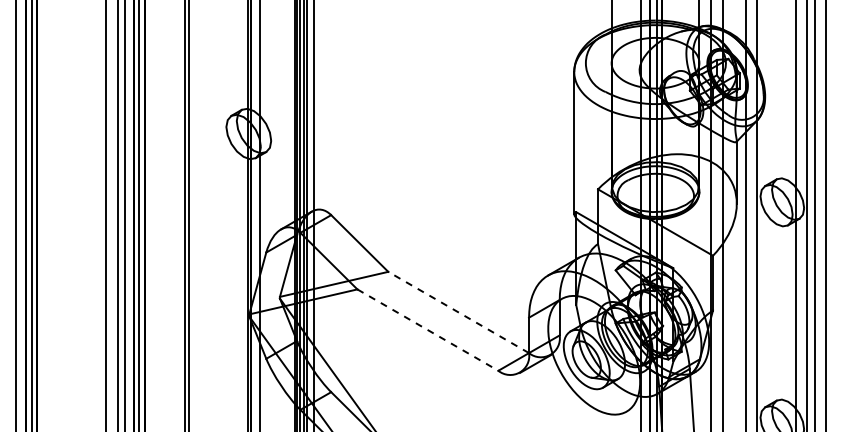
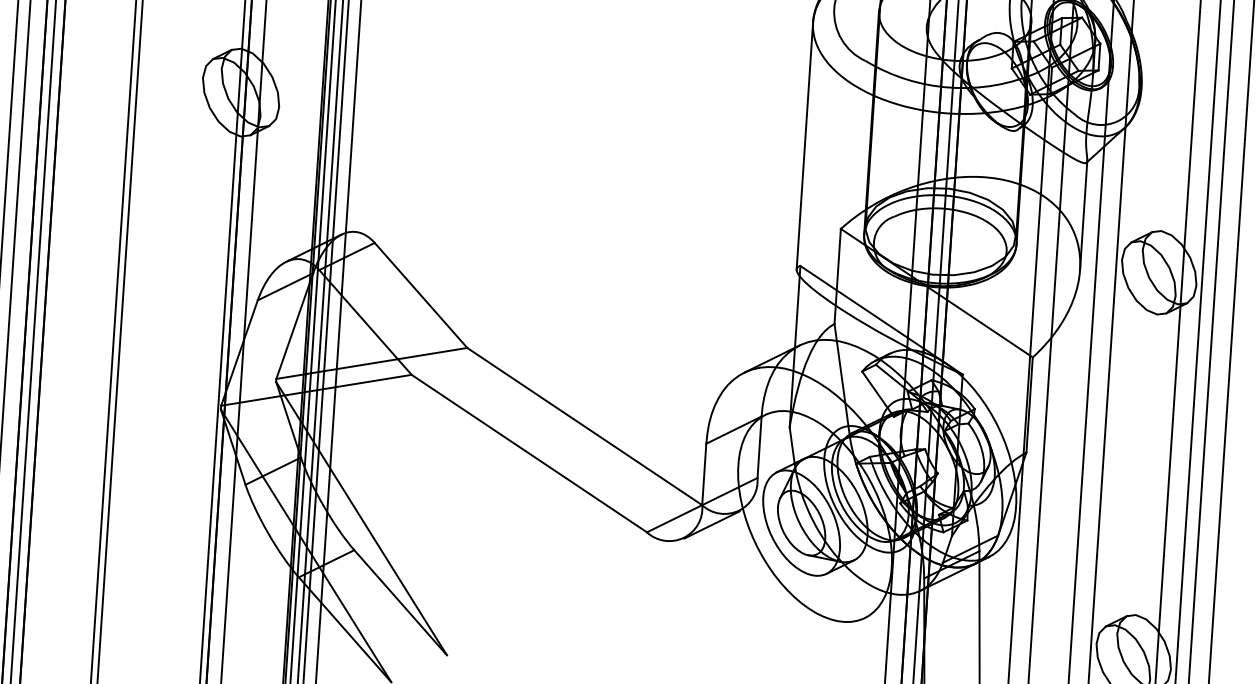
line: (458, 312) -> (584, 426), dashed -> solid
line: (428, 330) -> (530, 454), dashed -> solid

